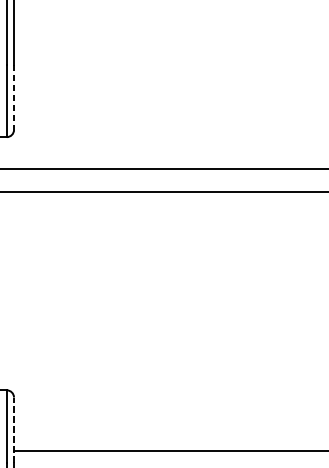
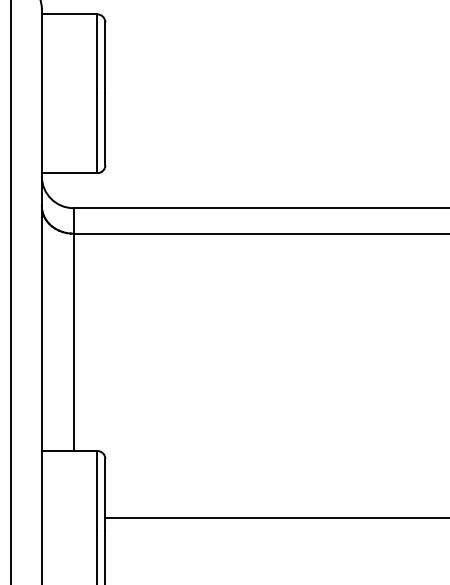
line: (14, 97) -> (105, 129), dashed -> solid
line: (14, 429) -> (105, 494), dashed -> solid

